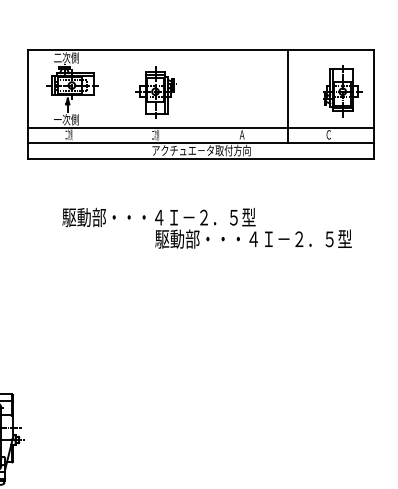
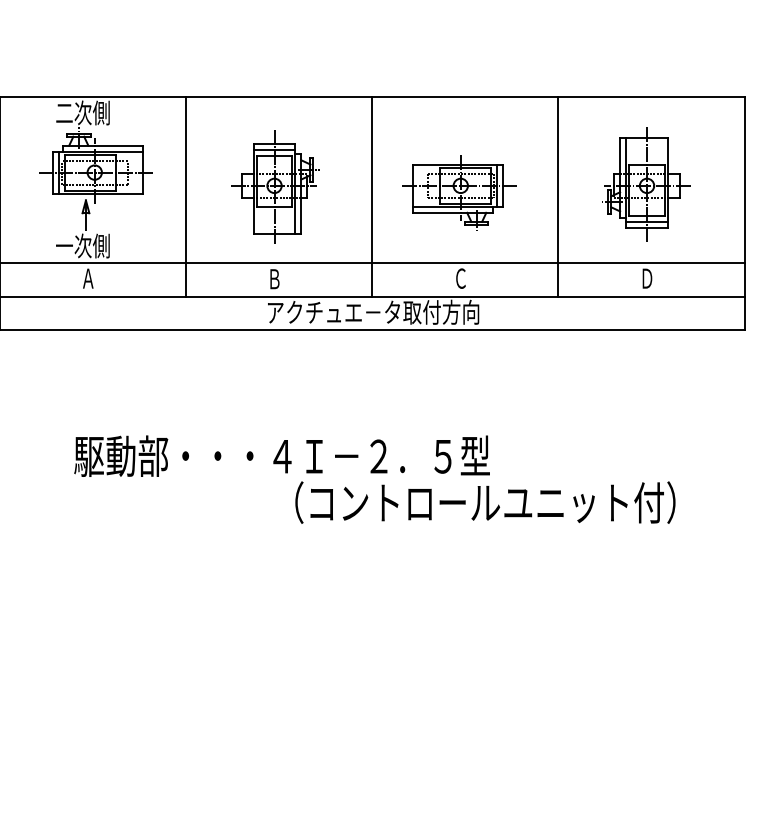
part: (342, 91) -> (646, 185), moved
part: (241, 94) -> (459, 191), added
line: (114, 96) -> (186, 196), added
line: (200, 96) -> (371, 196), added
text: (68, 134) -> (87, 277), 二次側 -> Ａ
text: (155, 134) -> (274, 277), 二次側 -> Ｂ
text: (241, 134) -> (459, 277), Ａ -> Ｃ
text: (328, 134) -> (646, 277), Ｃ -> Ｄ
text: (253, 238) -> (485, 501), 駆動部・・・４Ｉ－２．５型 -> （コントロールユニット付）

